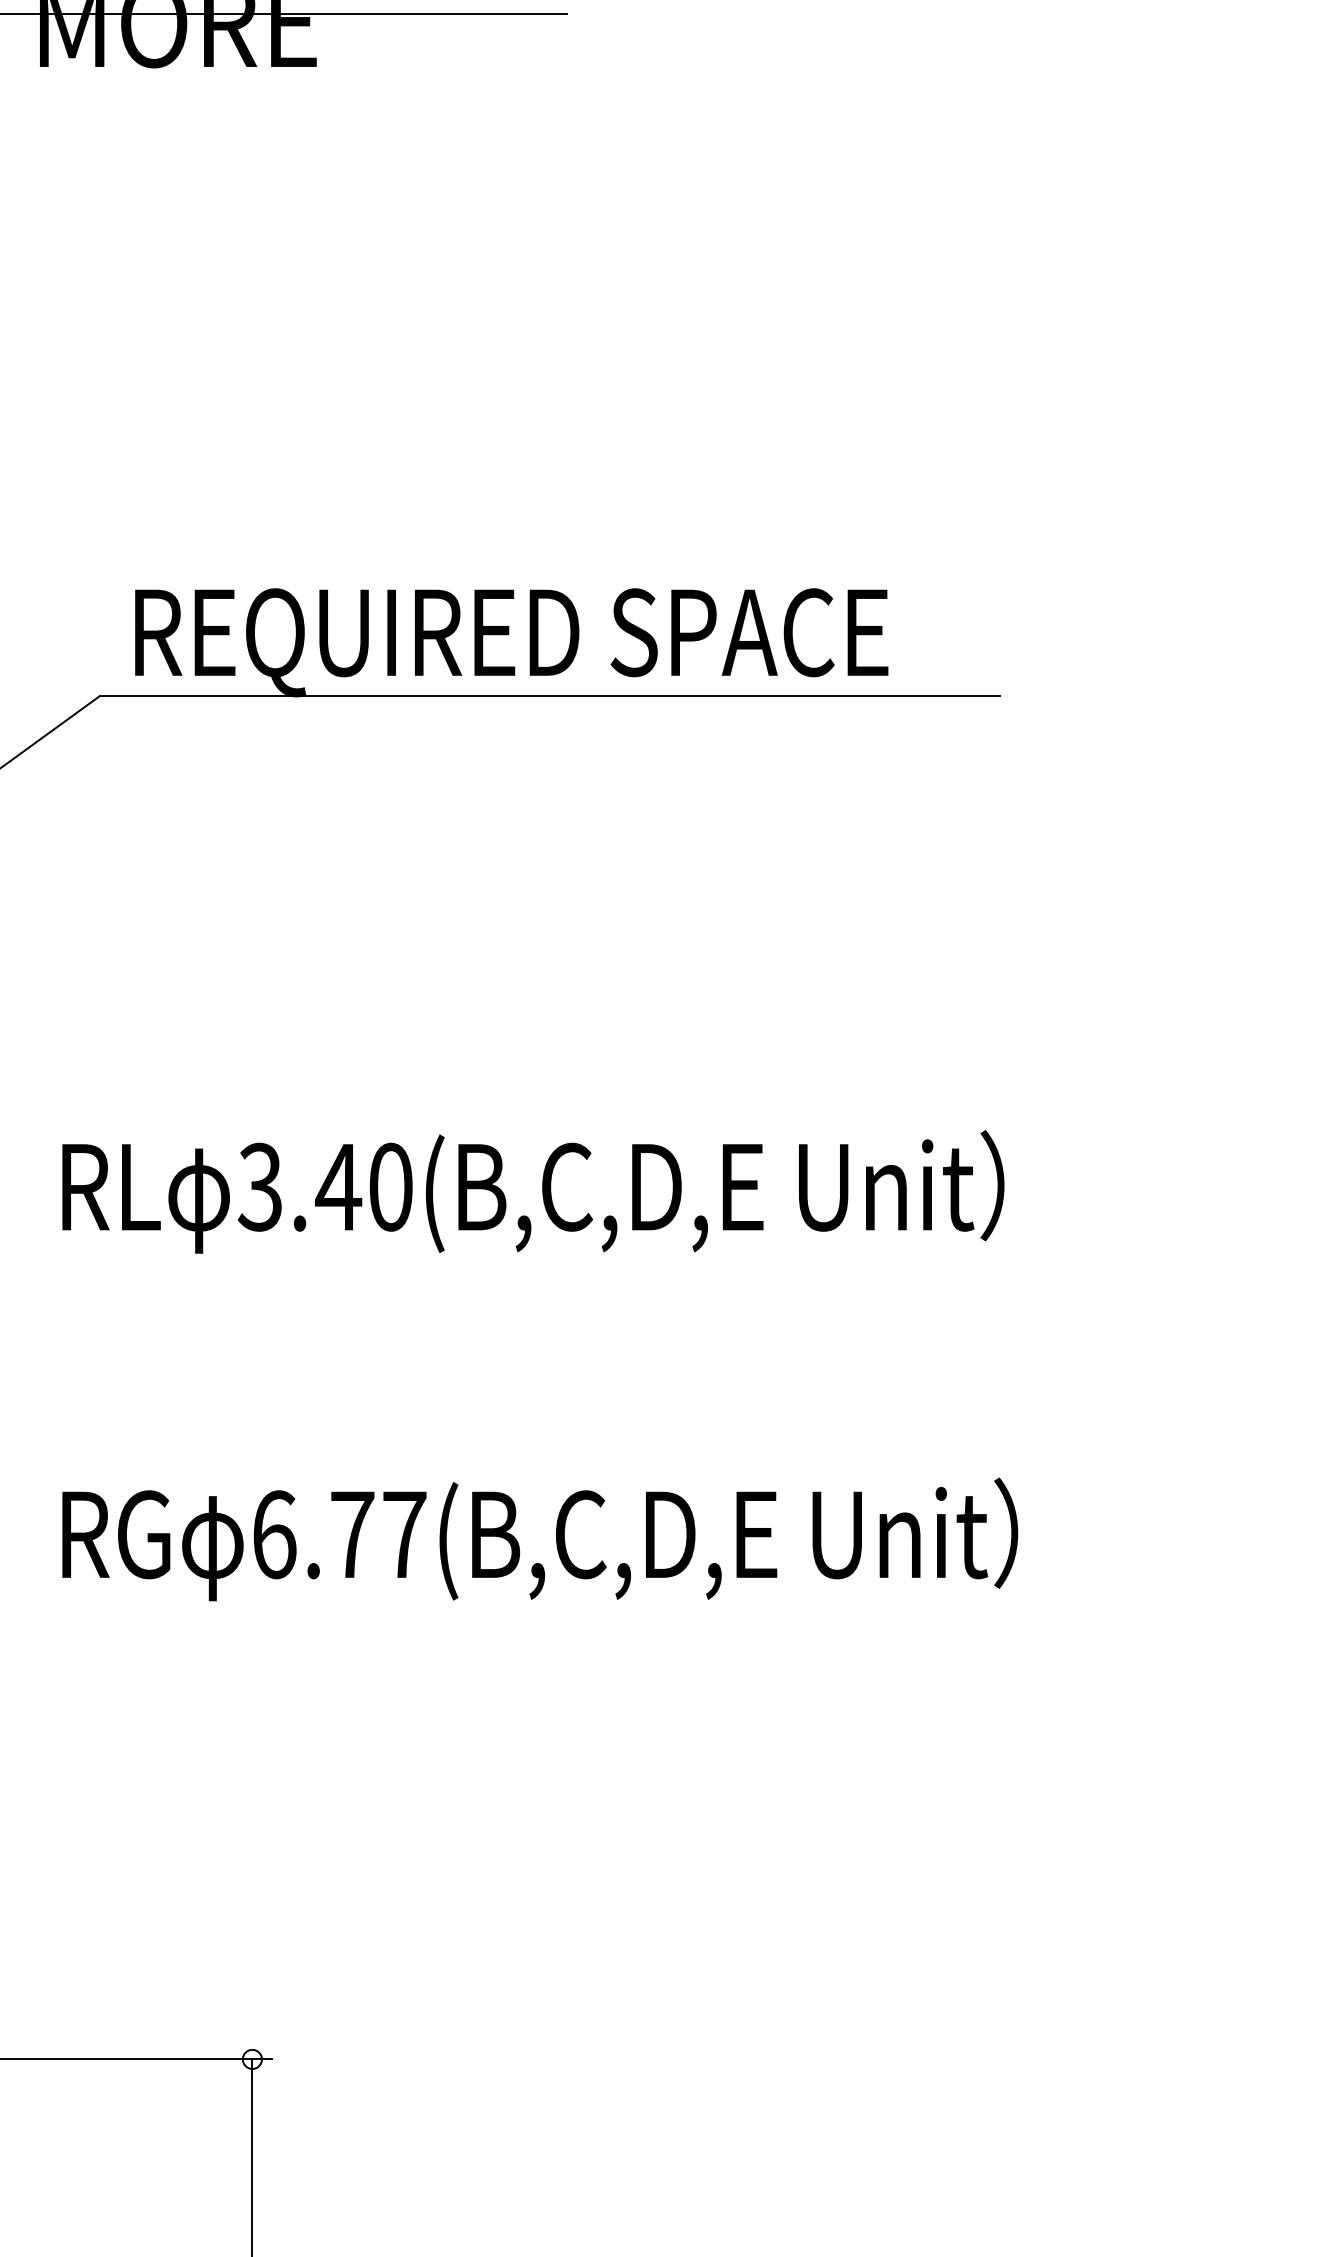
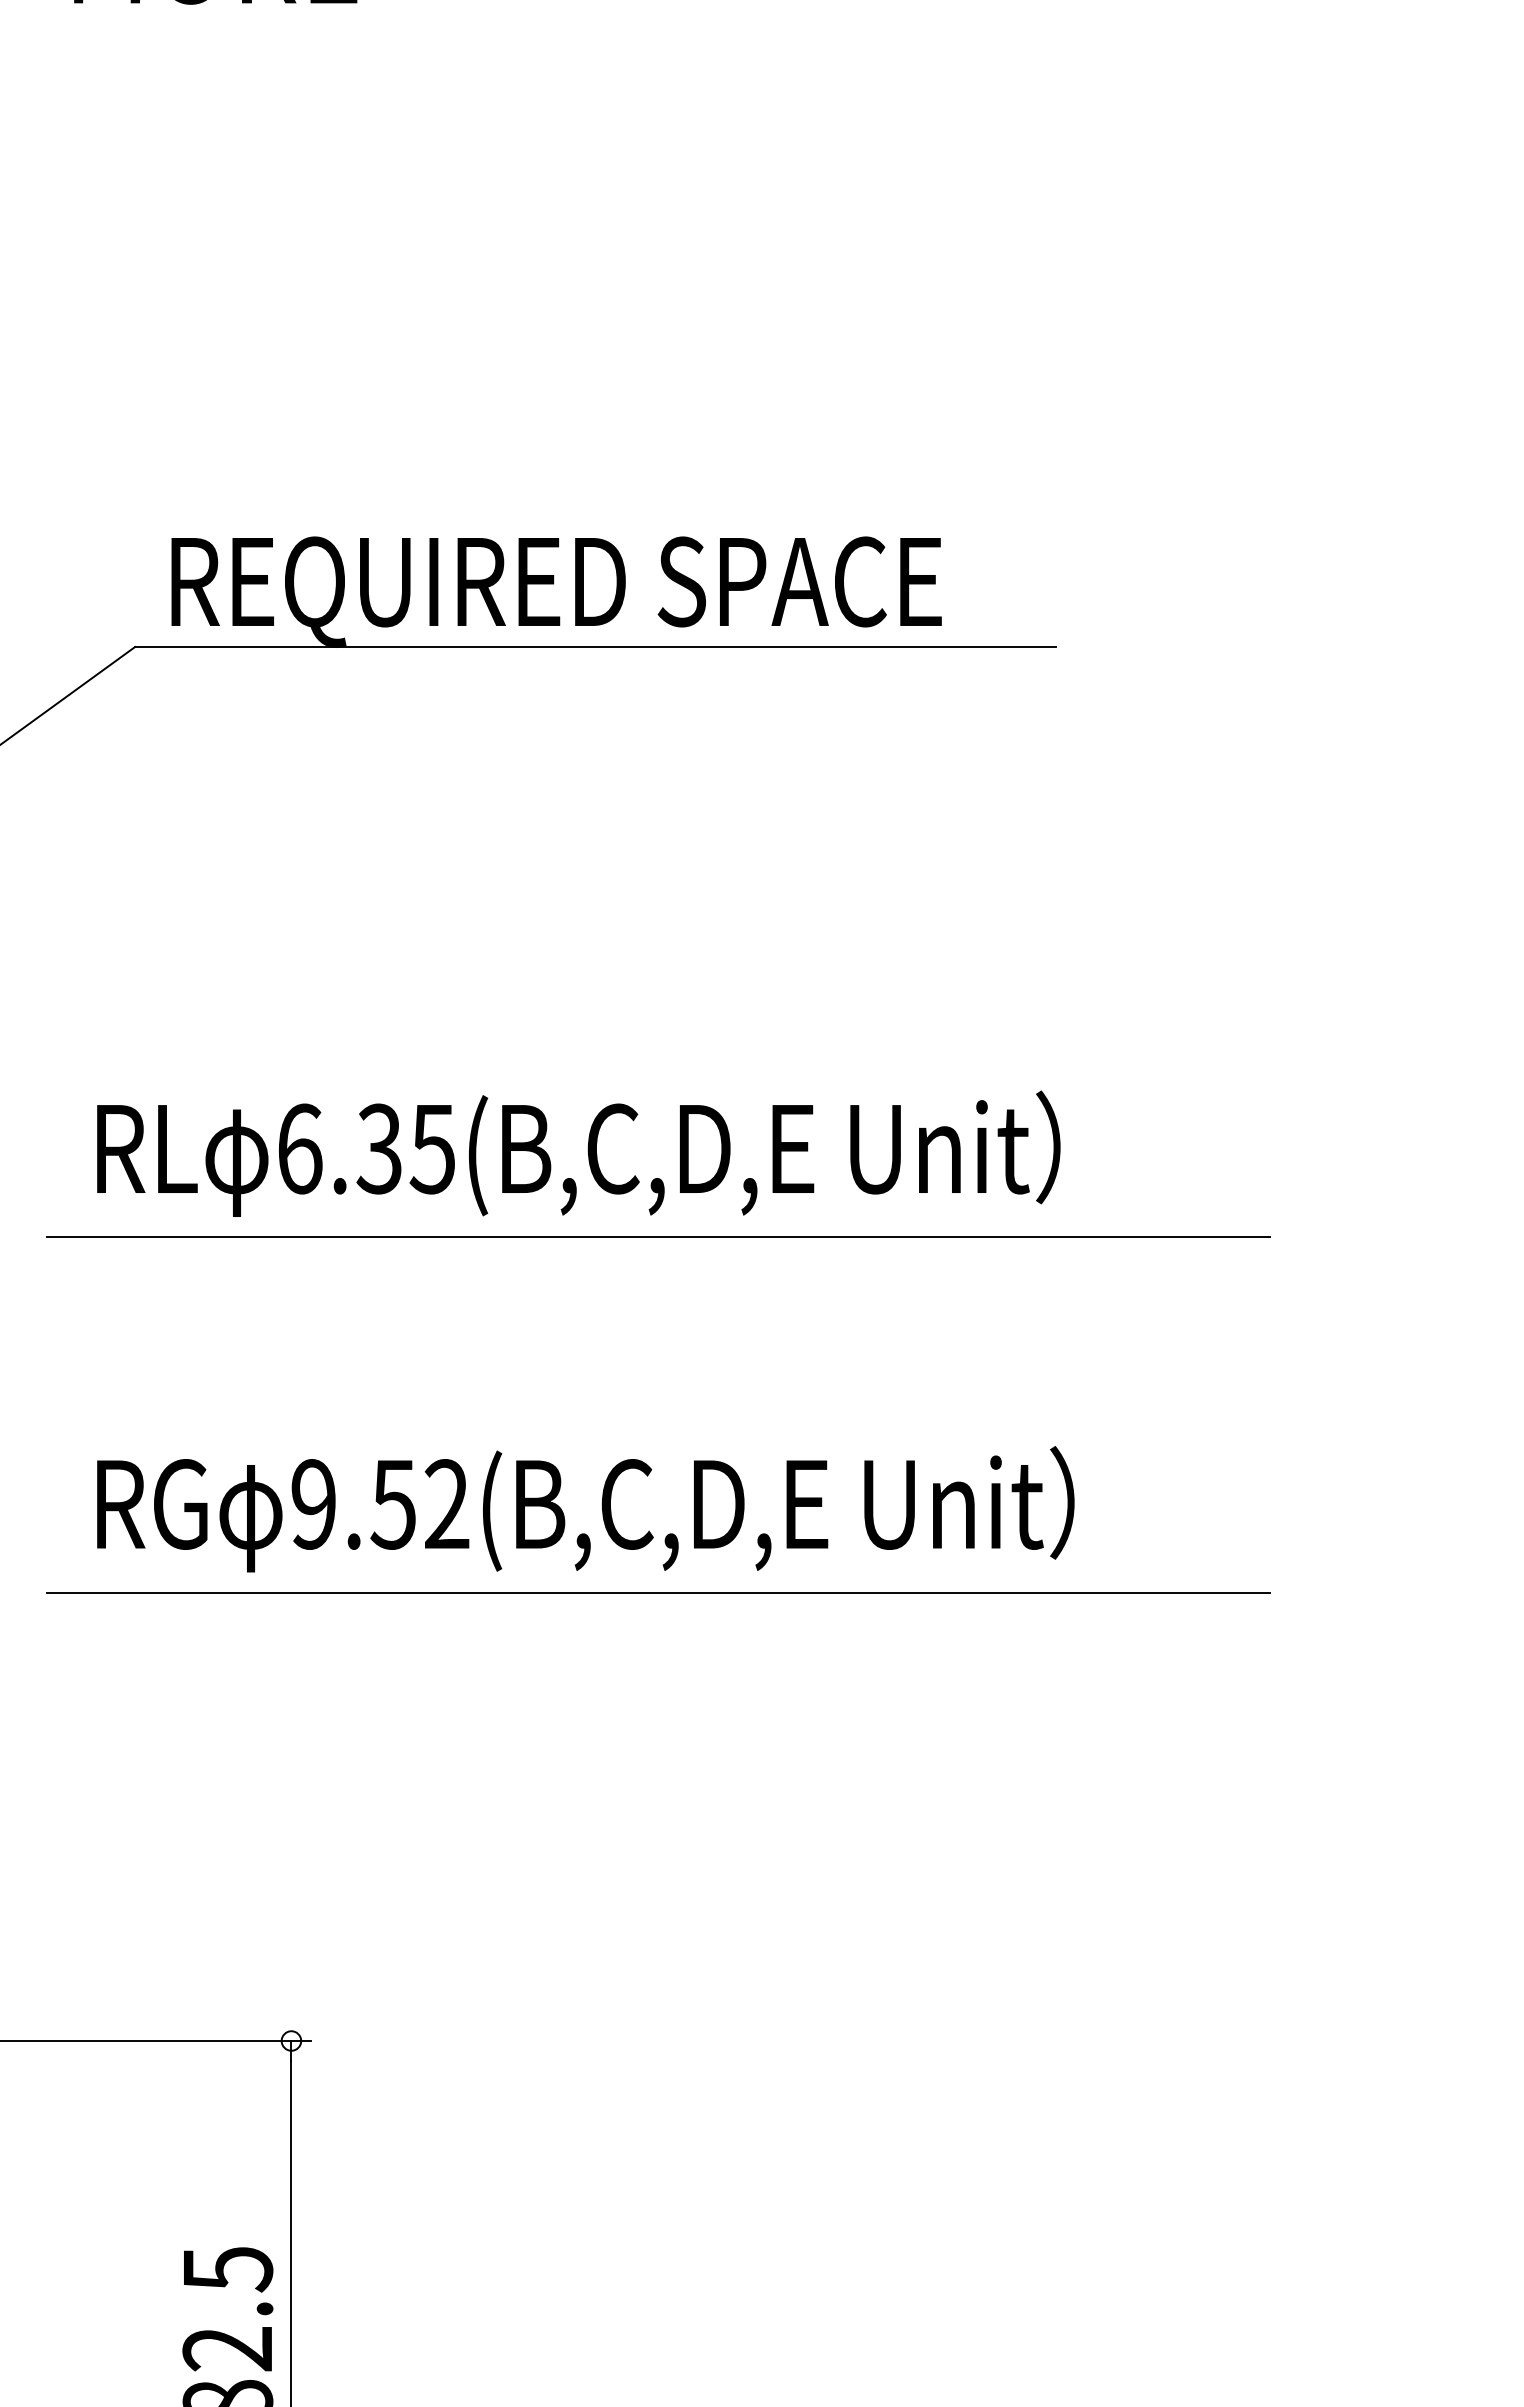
text: (324, 1186) -> (365, 1148), 3.40(B,C,D,E -> 6.35(B,C,D,E
line: (611, 1273) -> (658, 1237), added
text: (339, 1534) -> (380, 1504), 6.77(B,C,D,E -> 9.52(B,C,D,E
line: (611, 1620) -> (658, 1592), added

